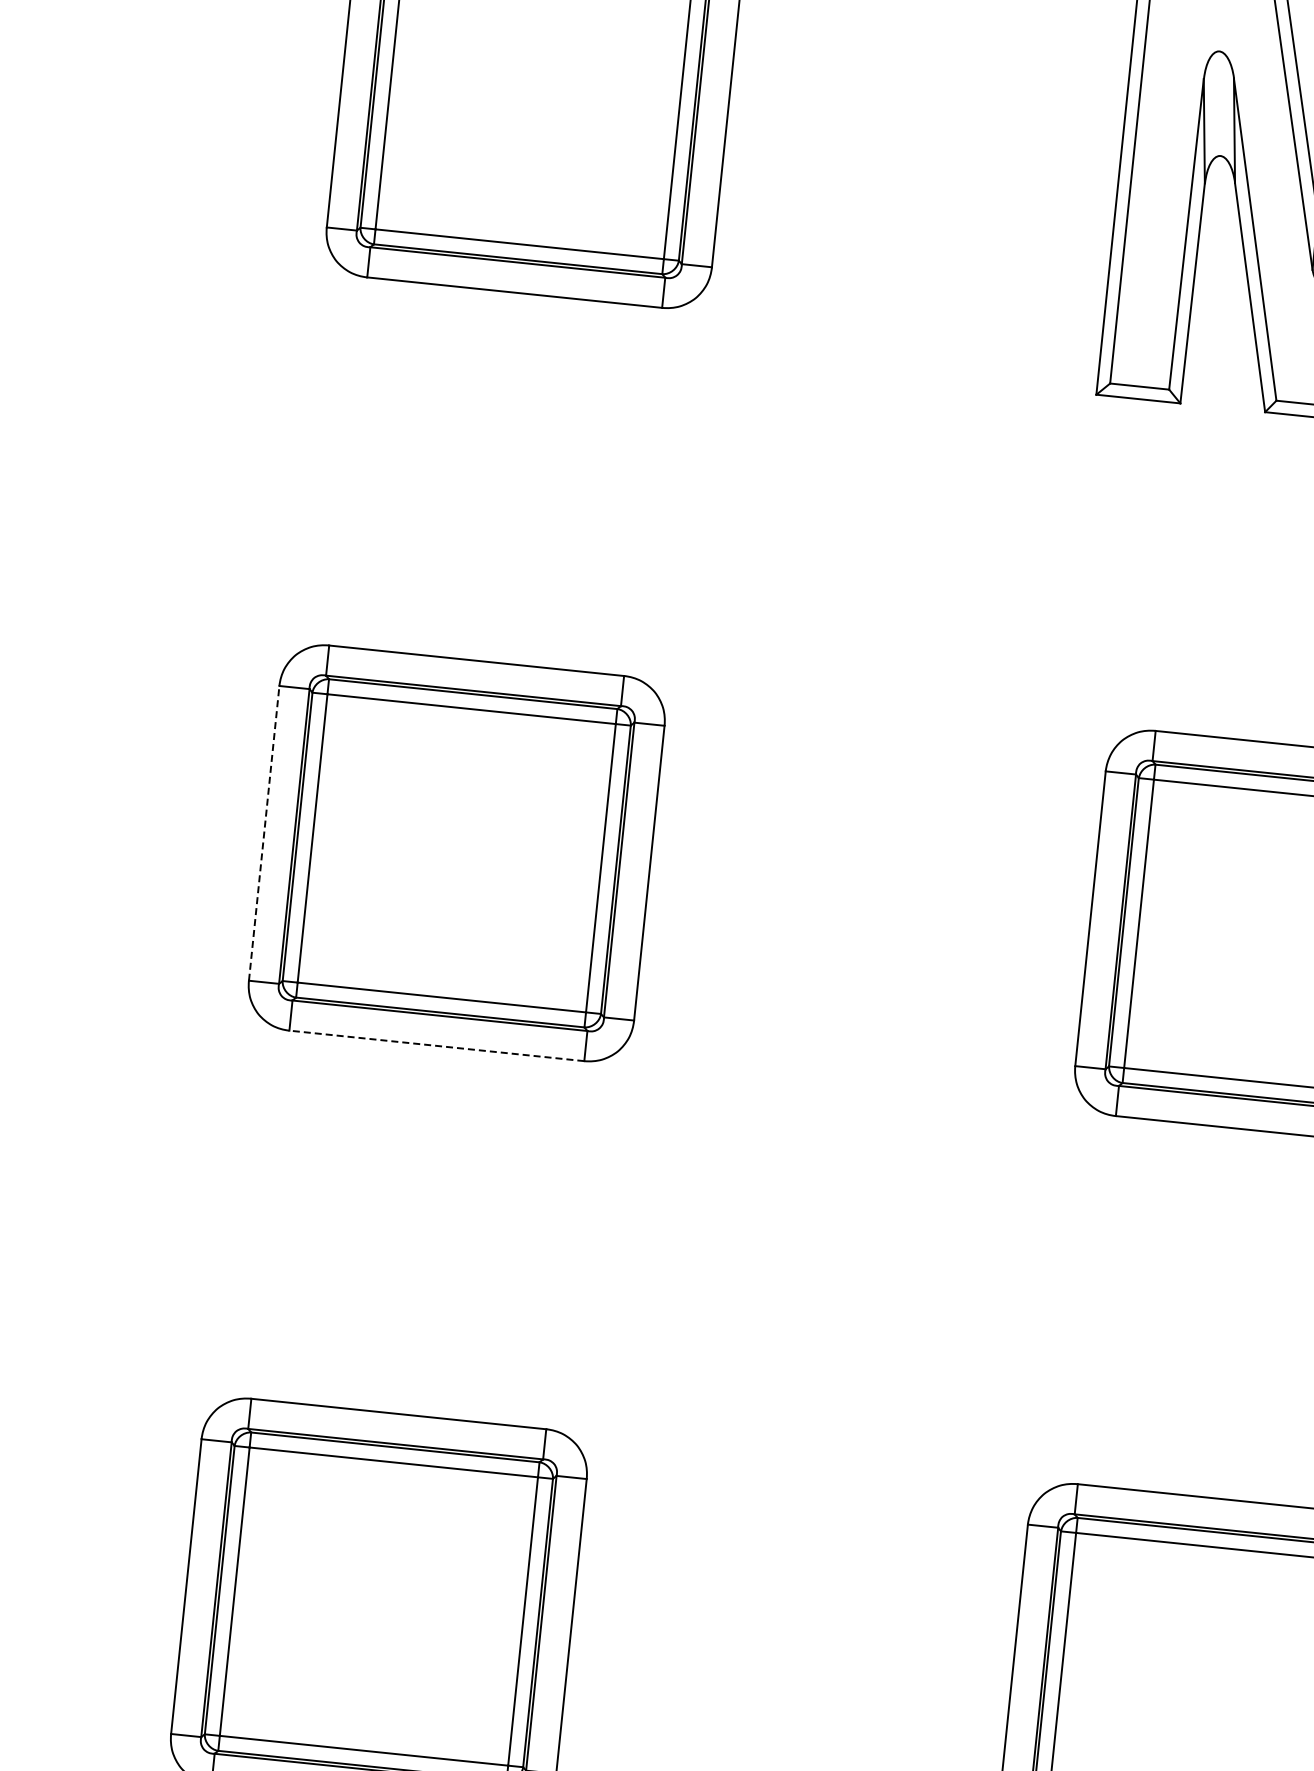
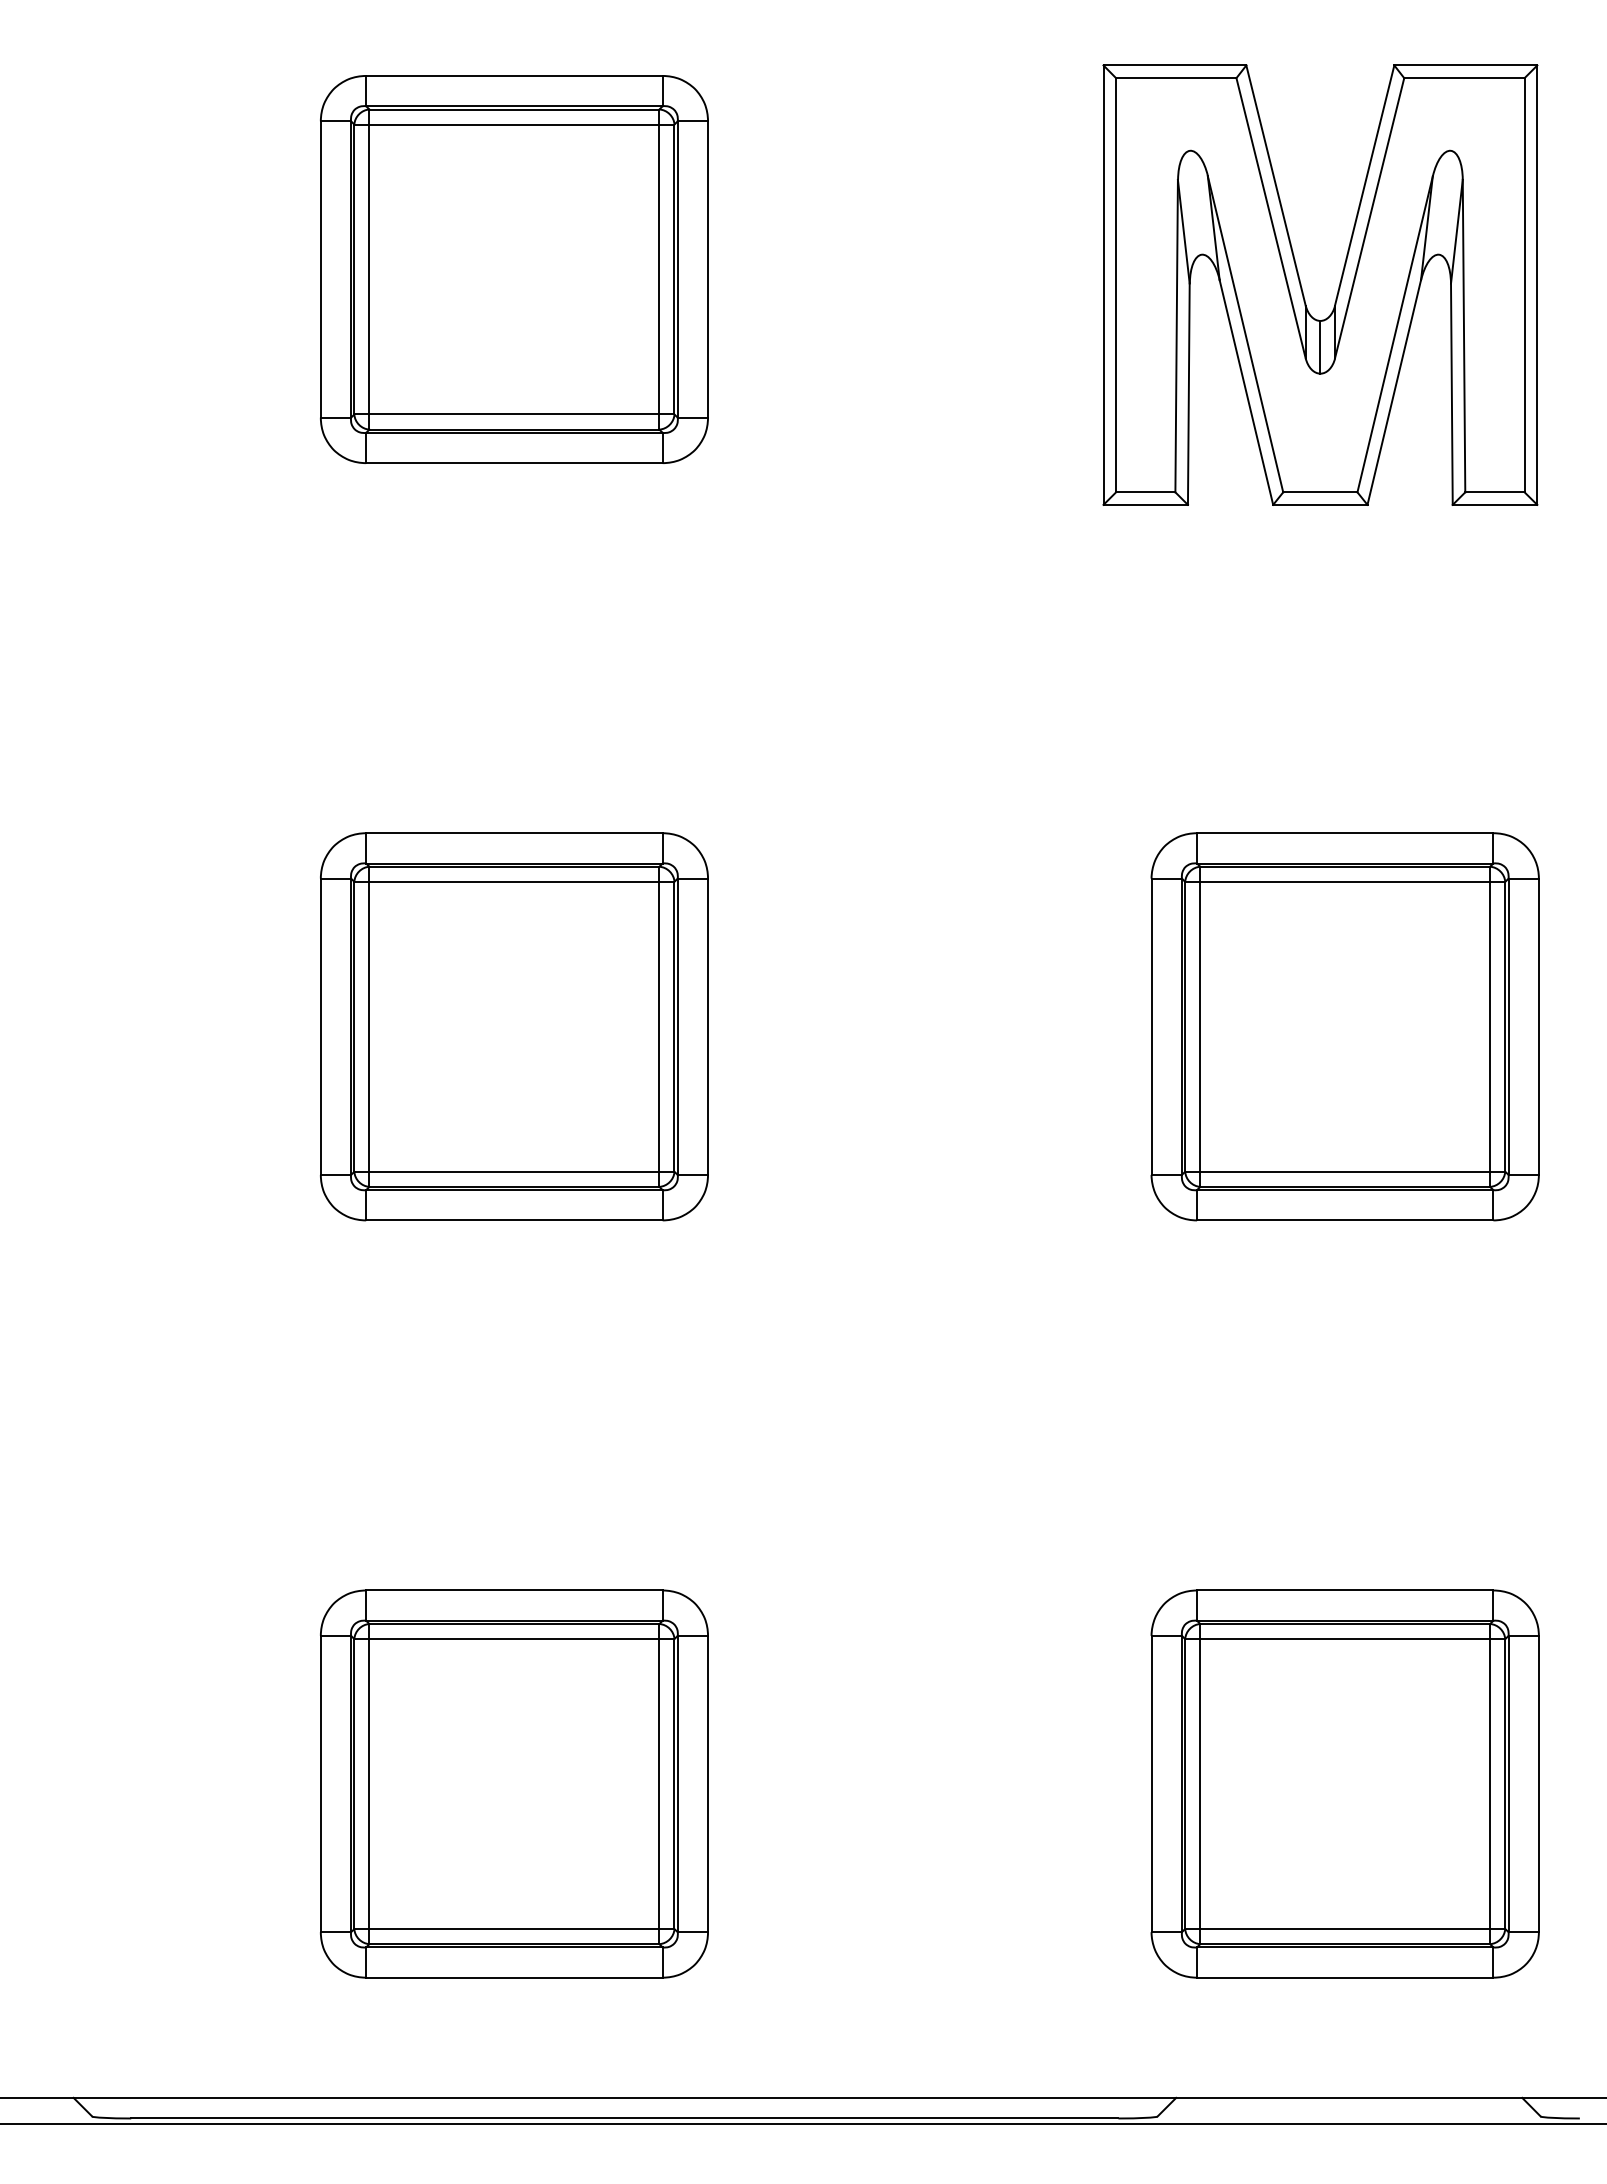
line: (263, 833) -> (320, 1026), dashed -> solid
line: (435, 1045) -> (513, 1220), dashed -> solid

